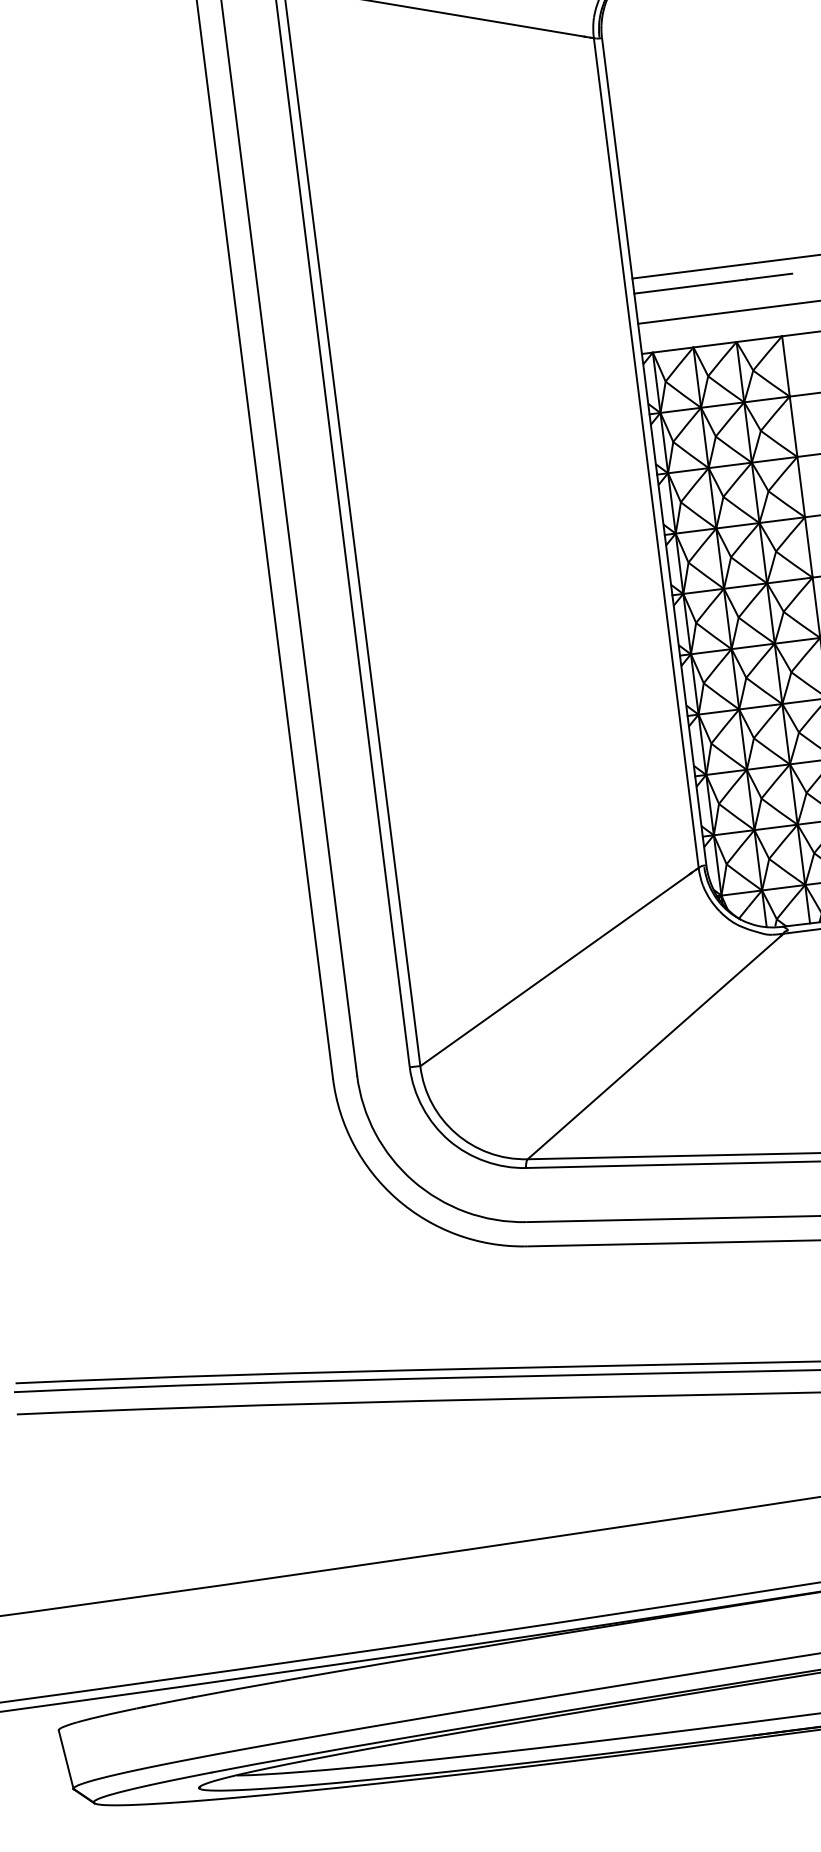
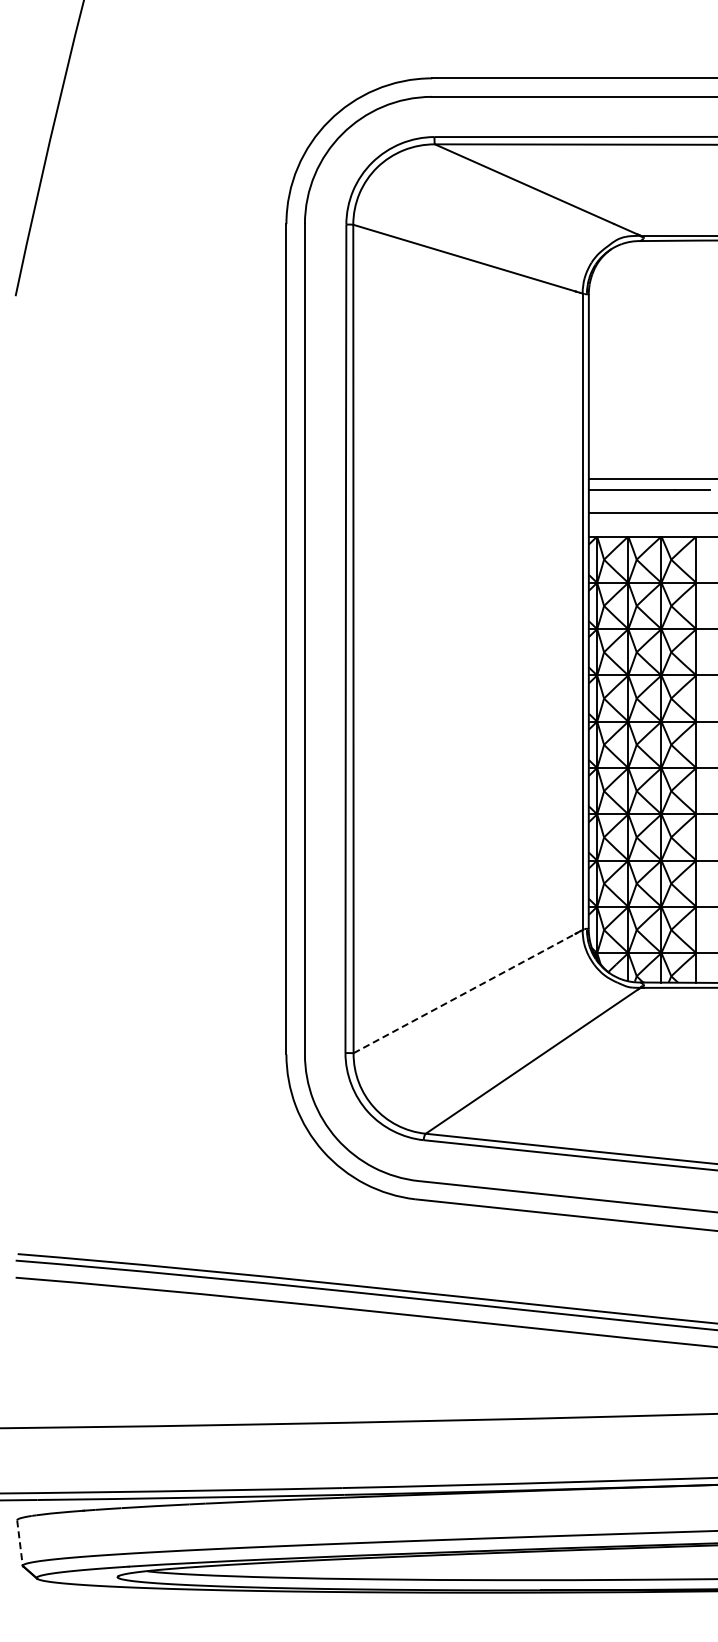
line: (555, 970) -> (464, 993), solid -> dashed
line: (65, 1760) -> (19, 1543), solid -> dashed

